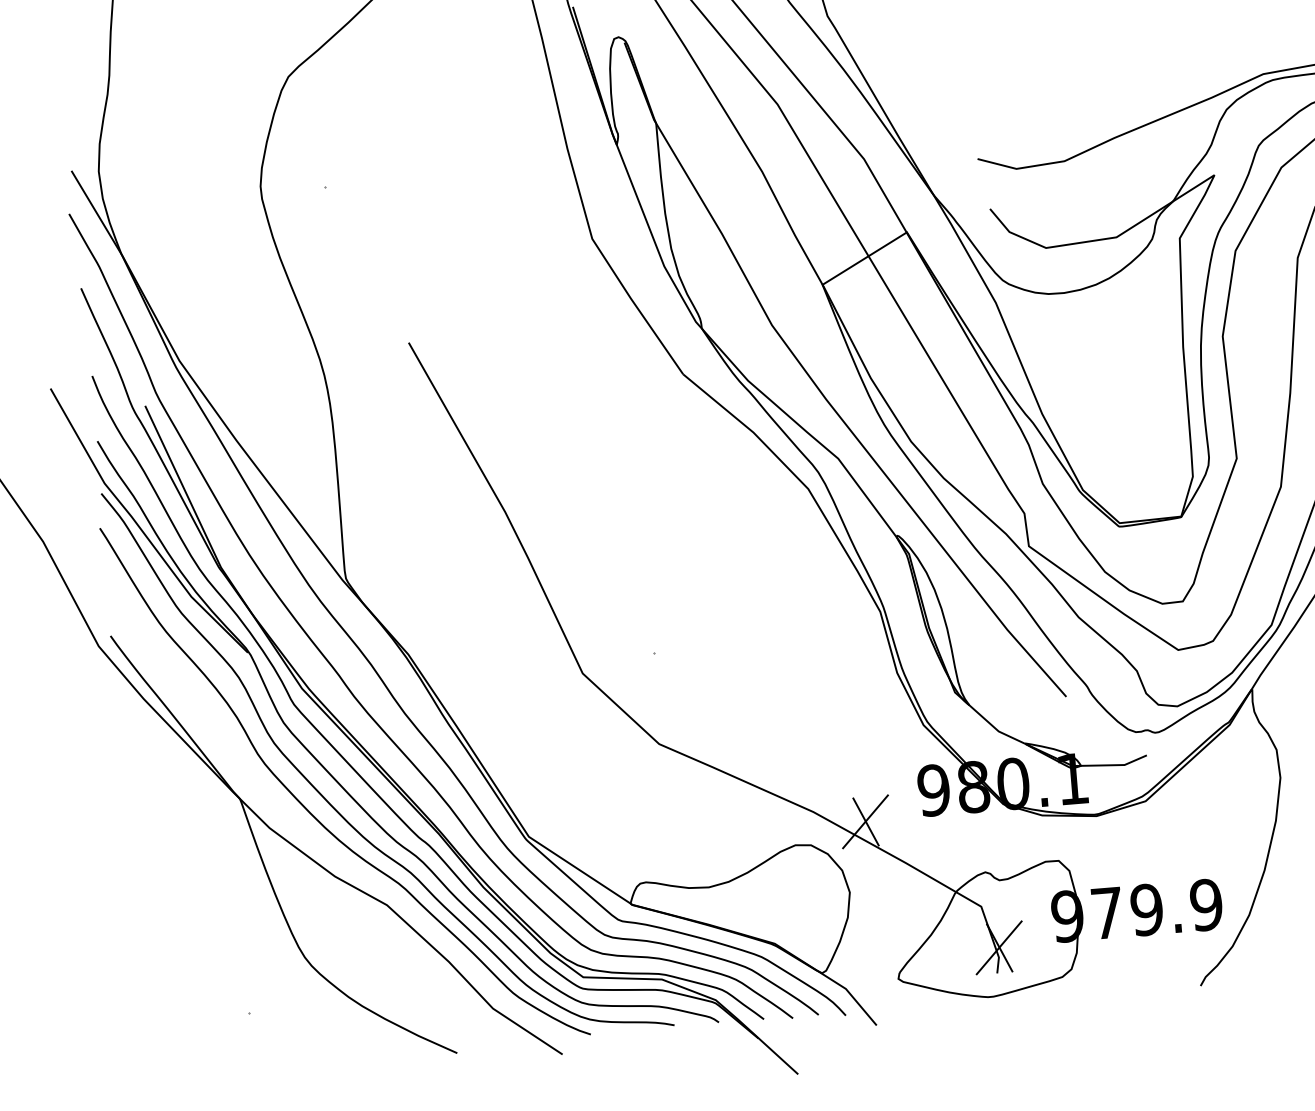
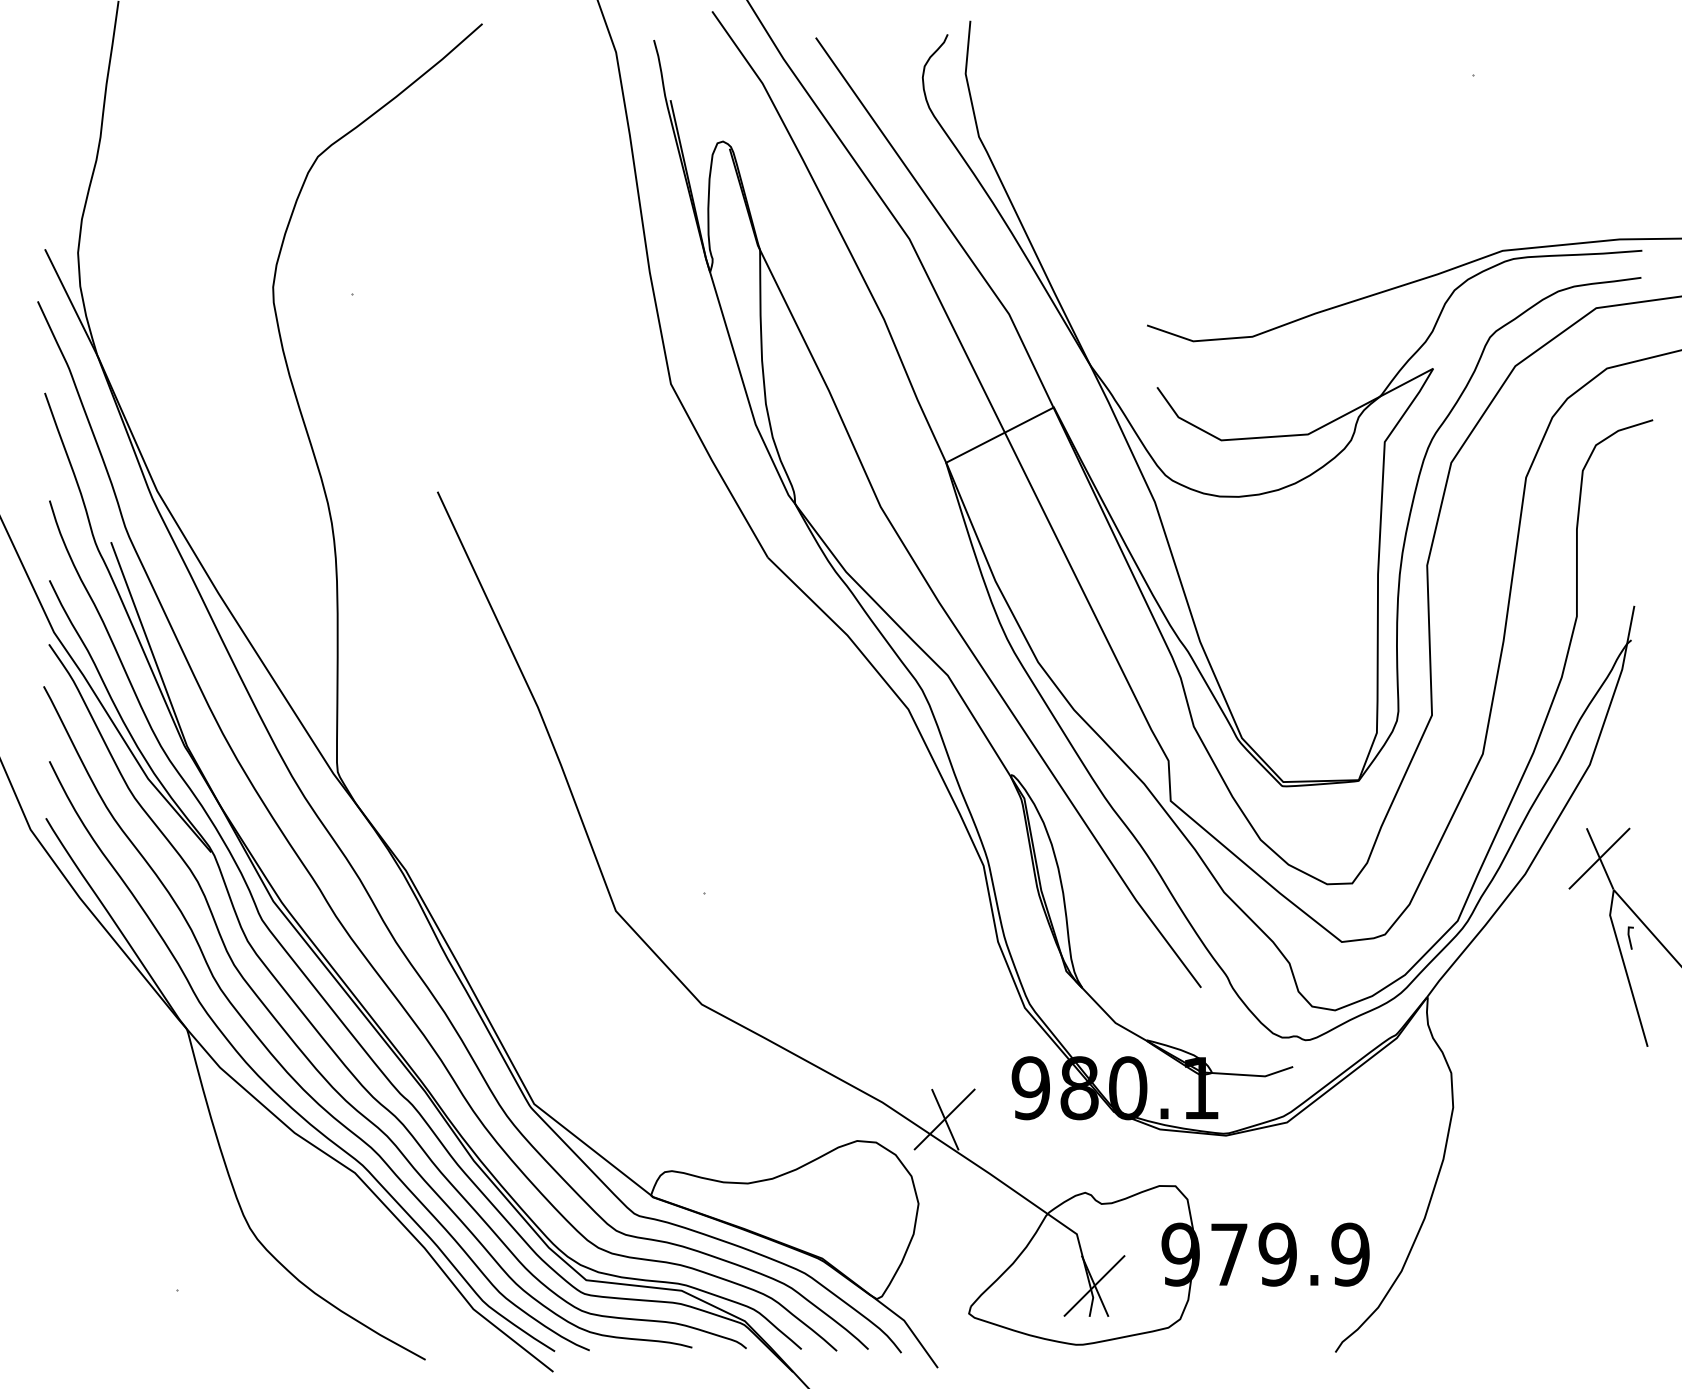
curve: (313, 840) -> (271, 1087), added

